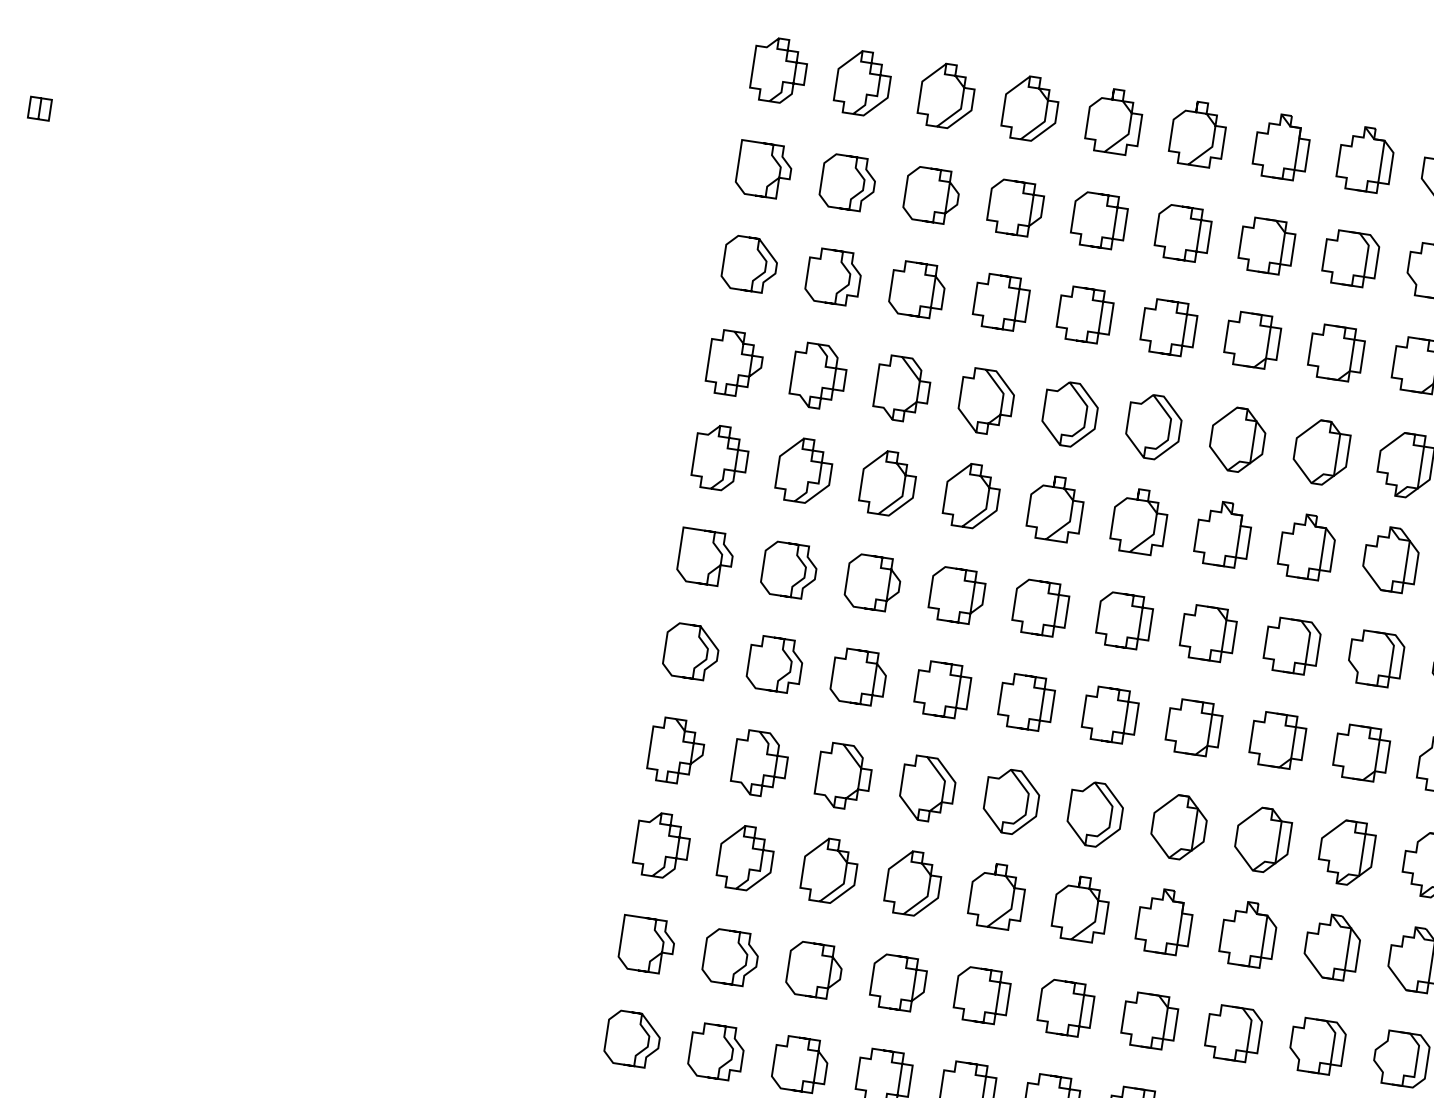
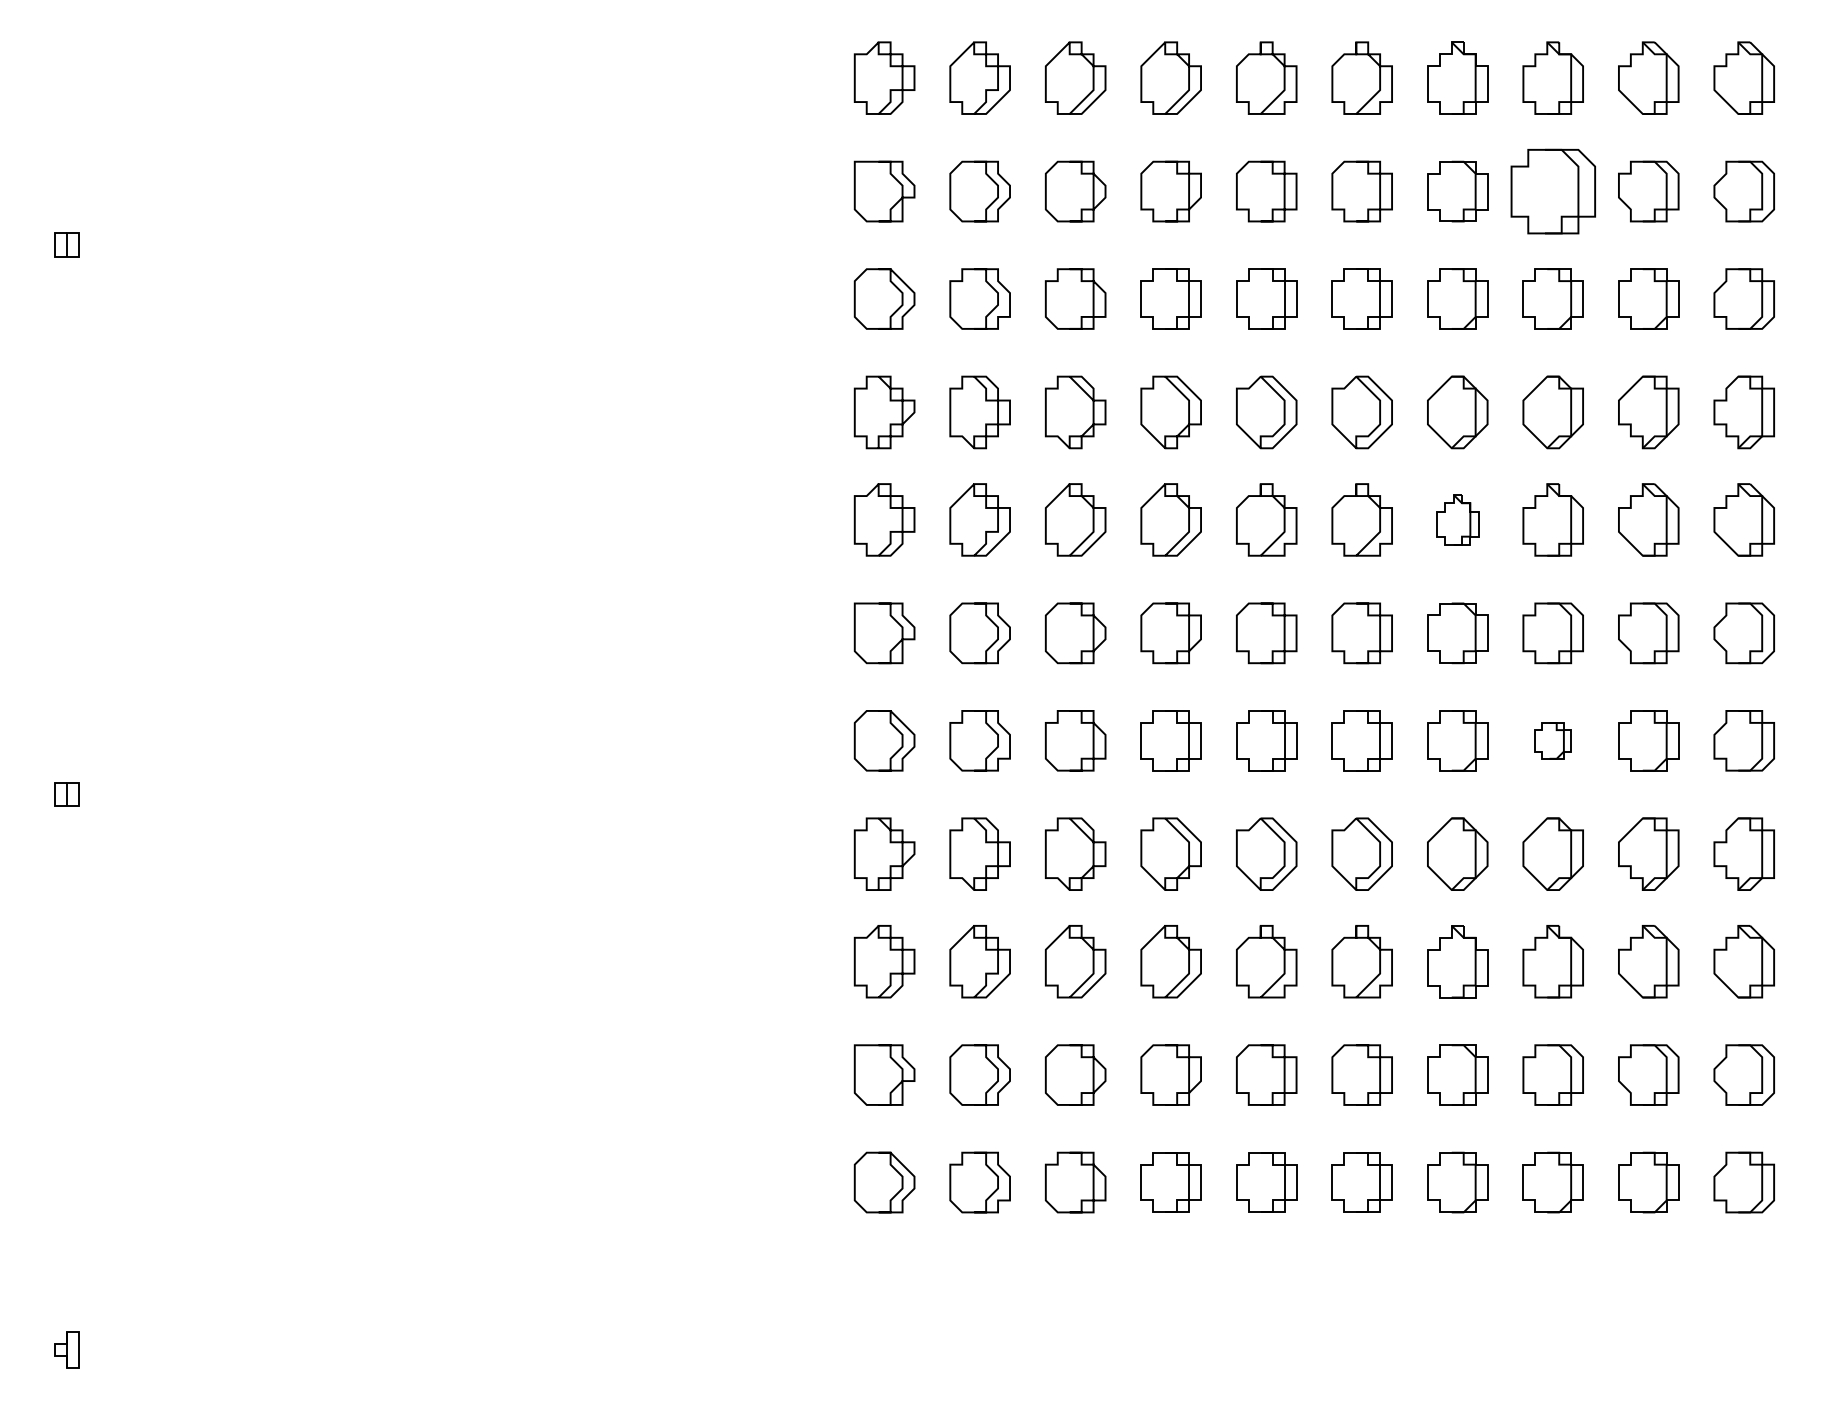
part: (1350, 258) -> (1552, 191), size x1.4
part: (1223, 533) -> (1457, 519), size x0.7
part: (1277, 740) -> (1552, 740), size x0.6

